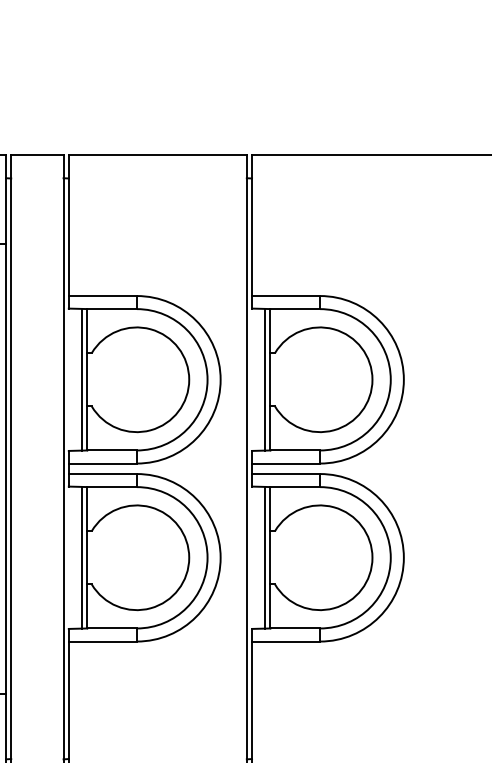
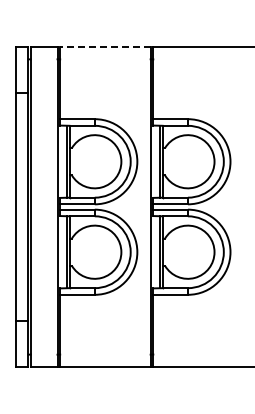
line: (155, 155) -> (104, 47), solid -> dashed

